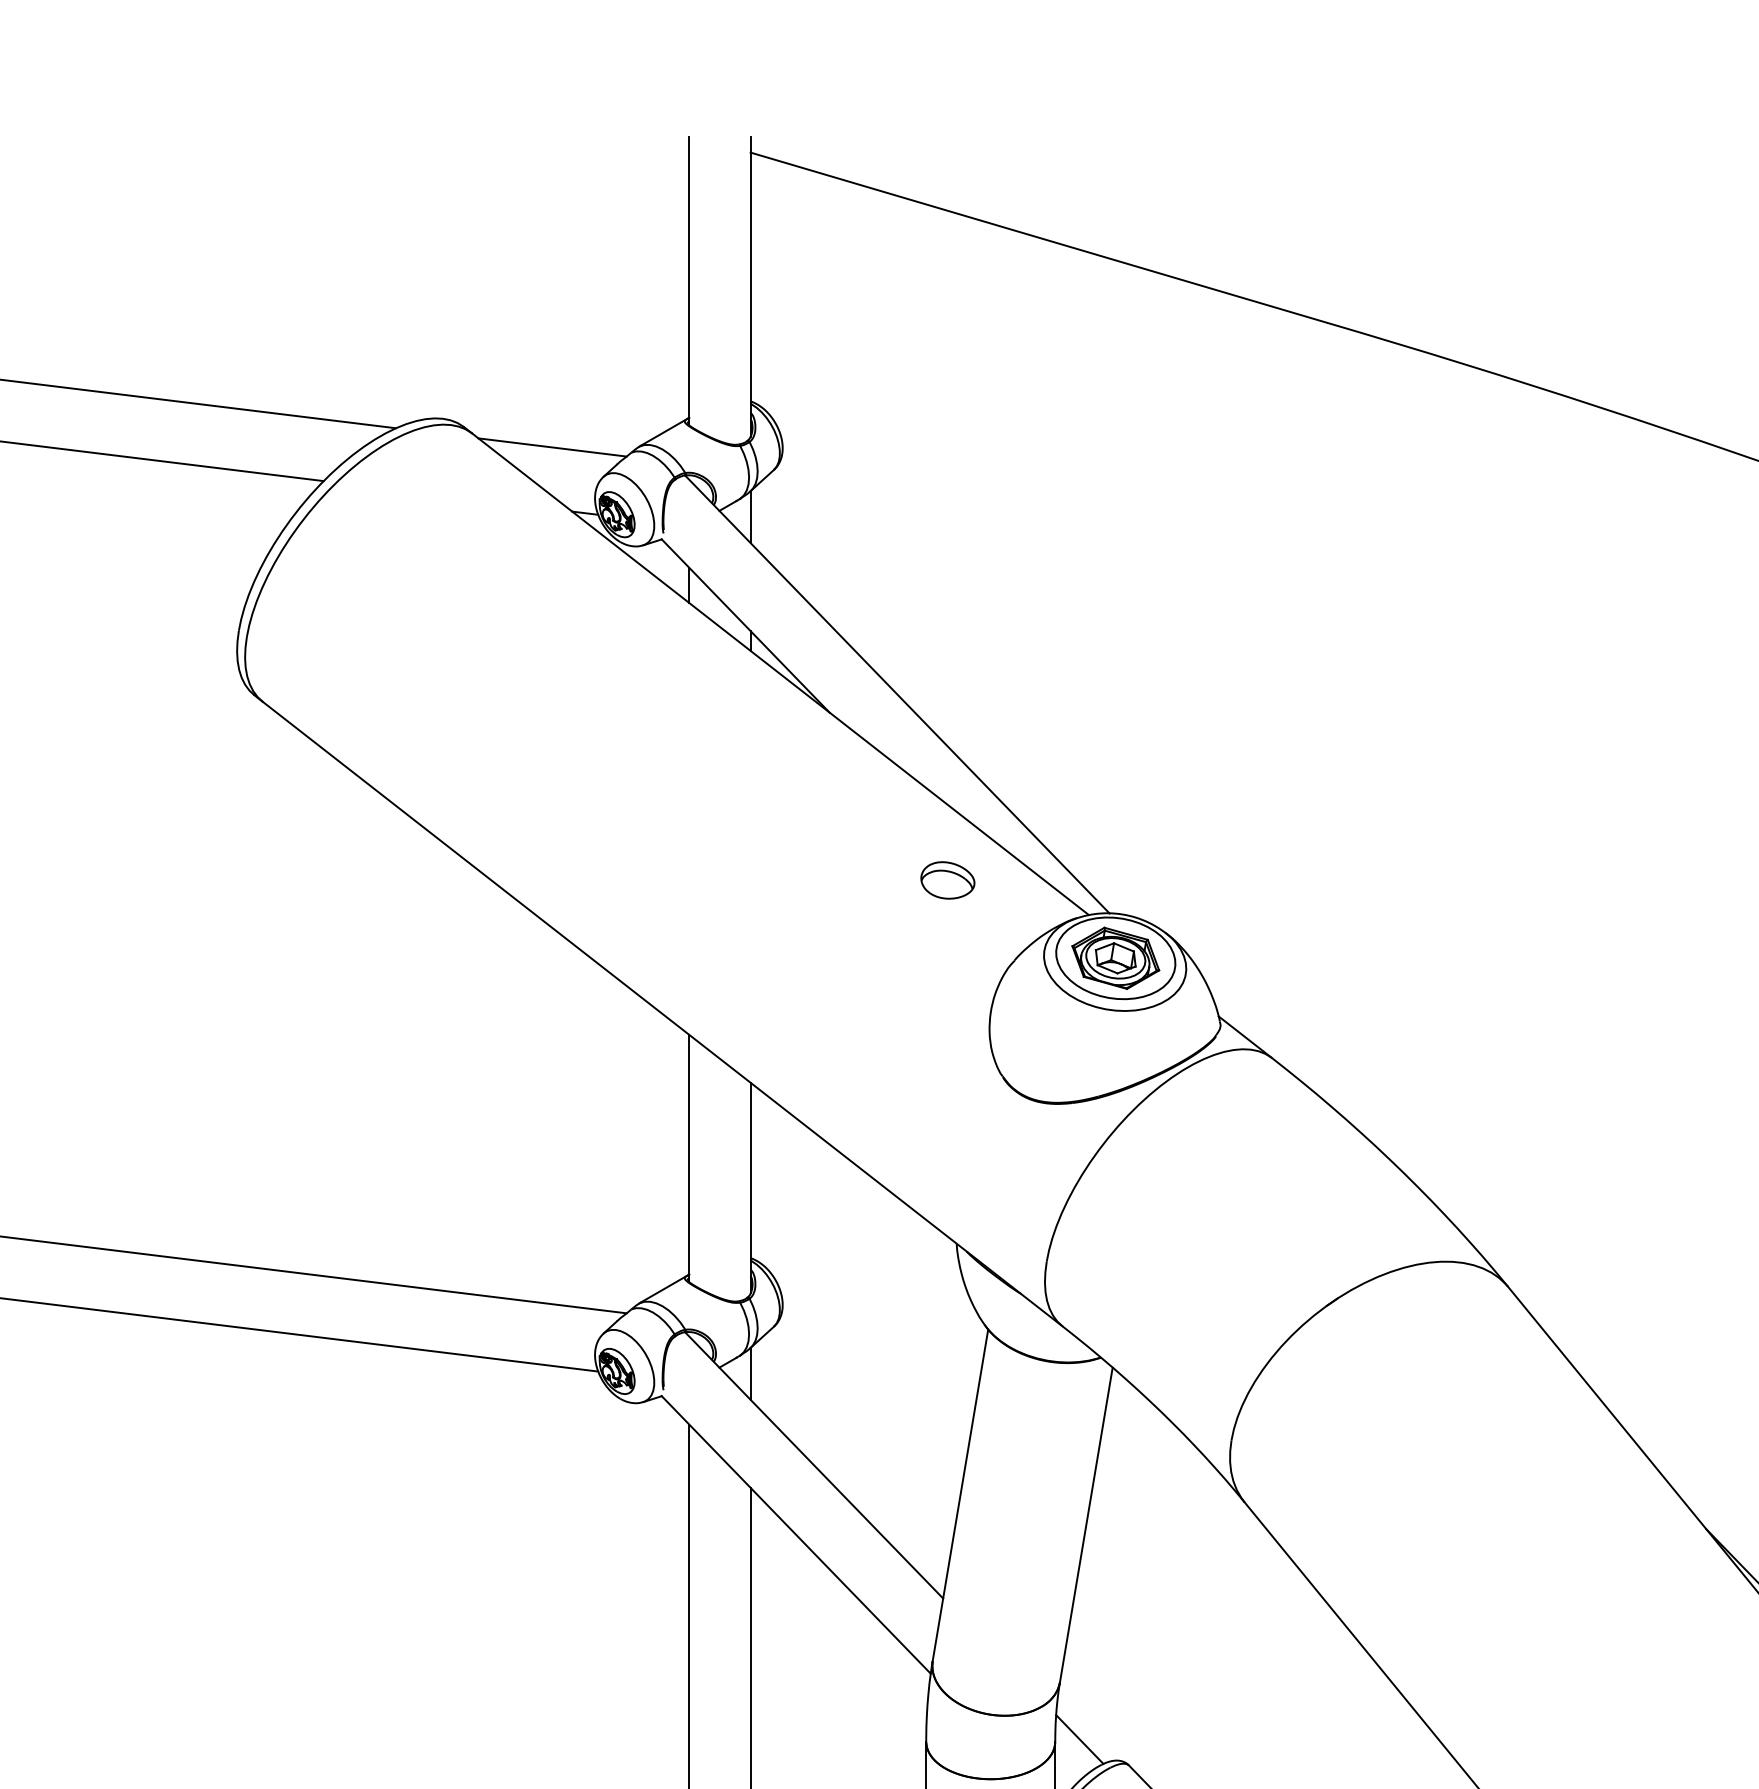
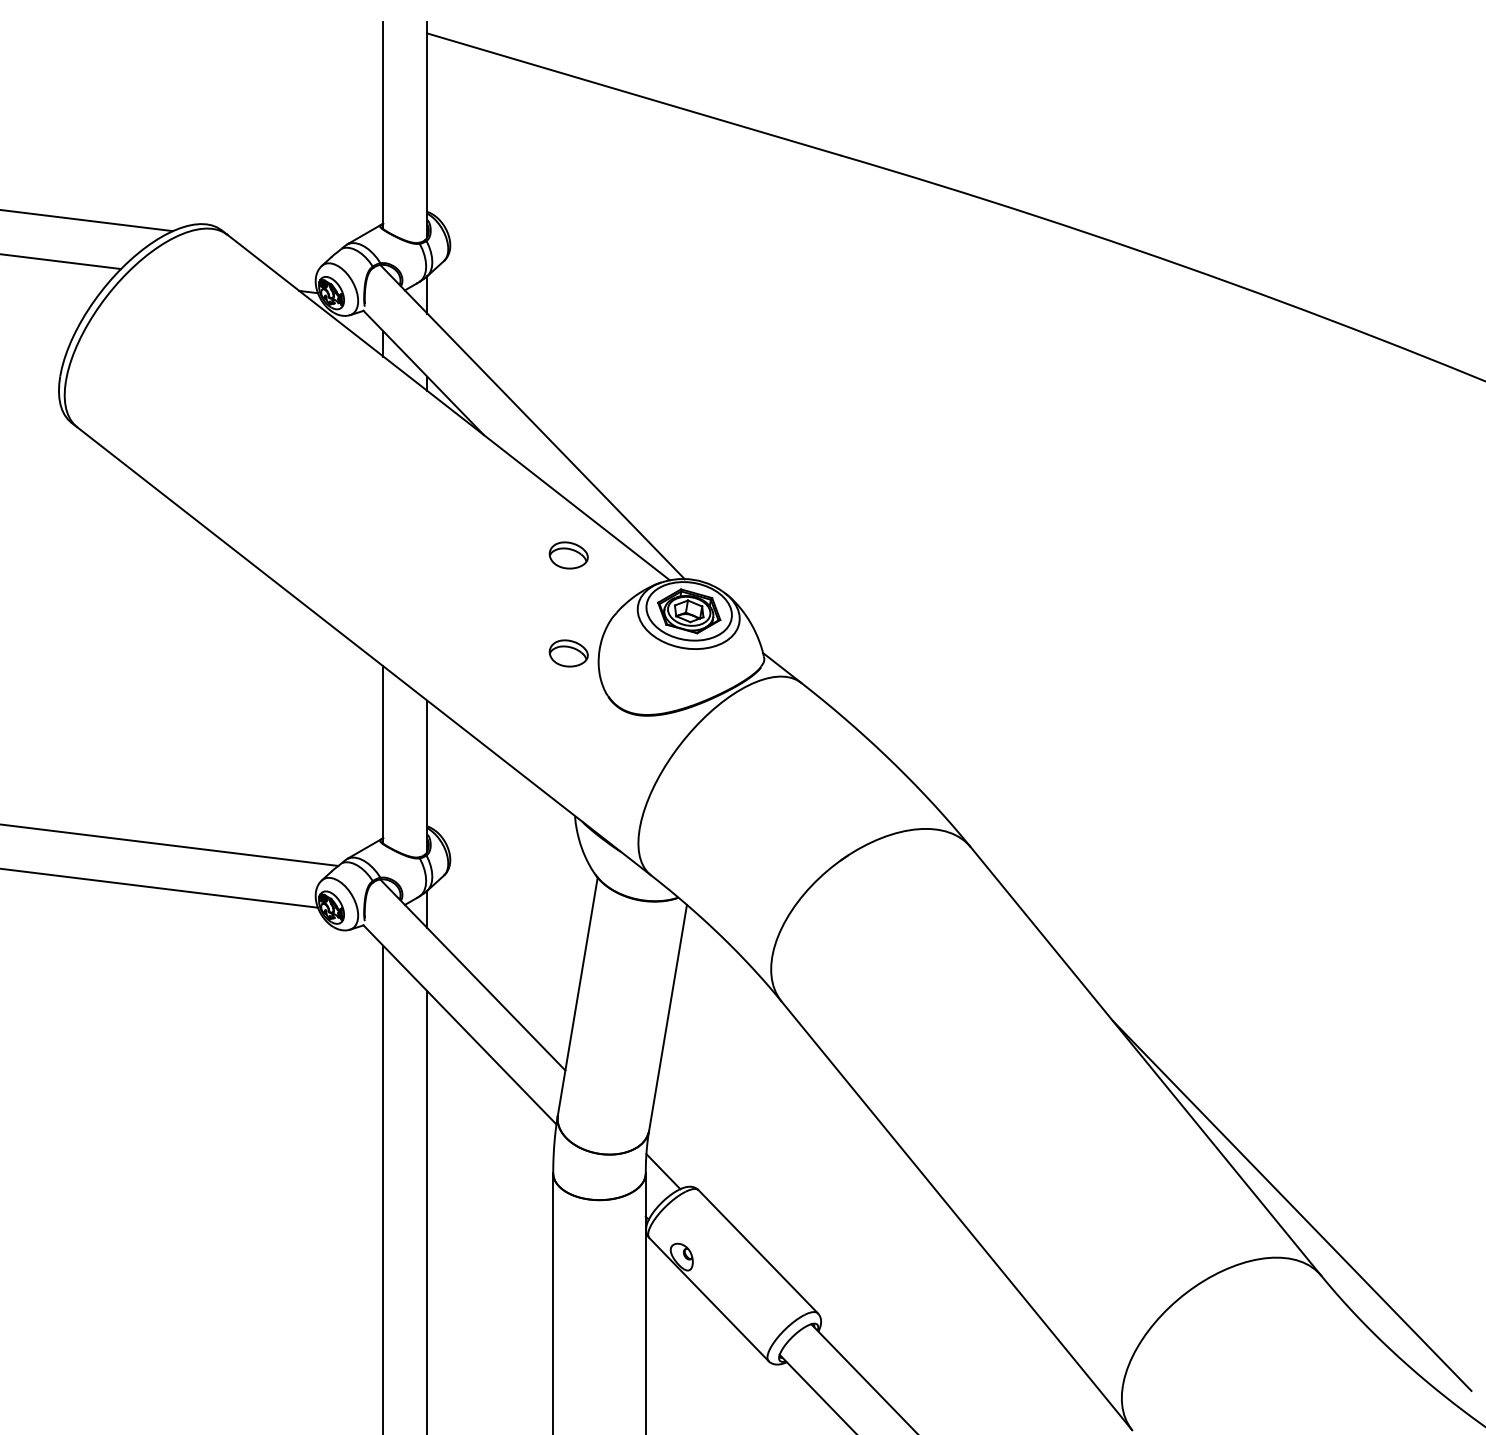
line: (552, 446) -> (285, 244), removed
part: (947, 1017) -> (568, 653), added

